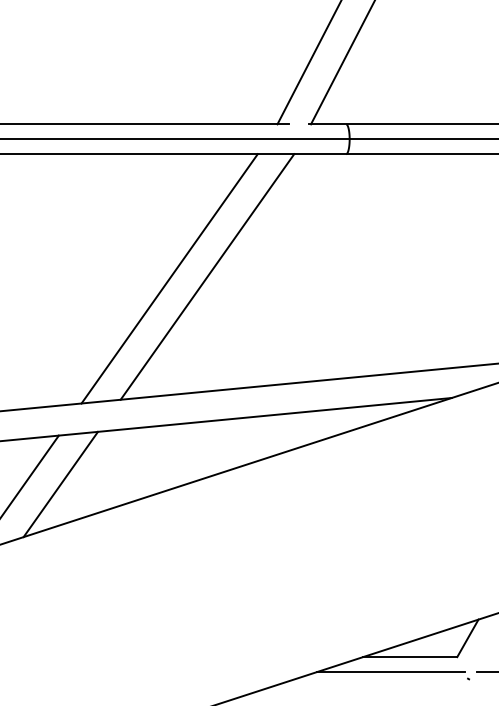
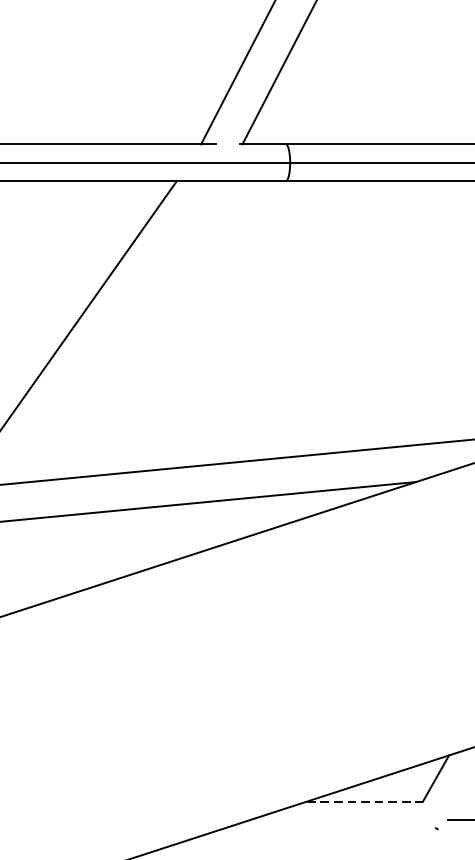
line: (207, 276) -> (114, 332), removed
line: (410, 657) -> (365, 802), solid -> dashed
line: (391, 671) -> (341, 819), removed

